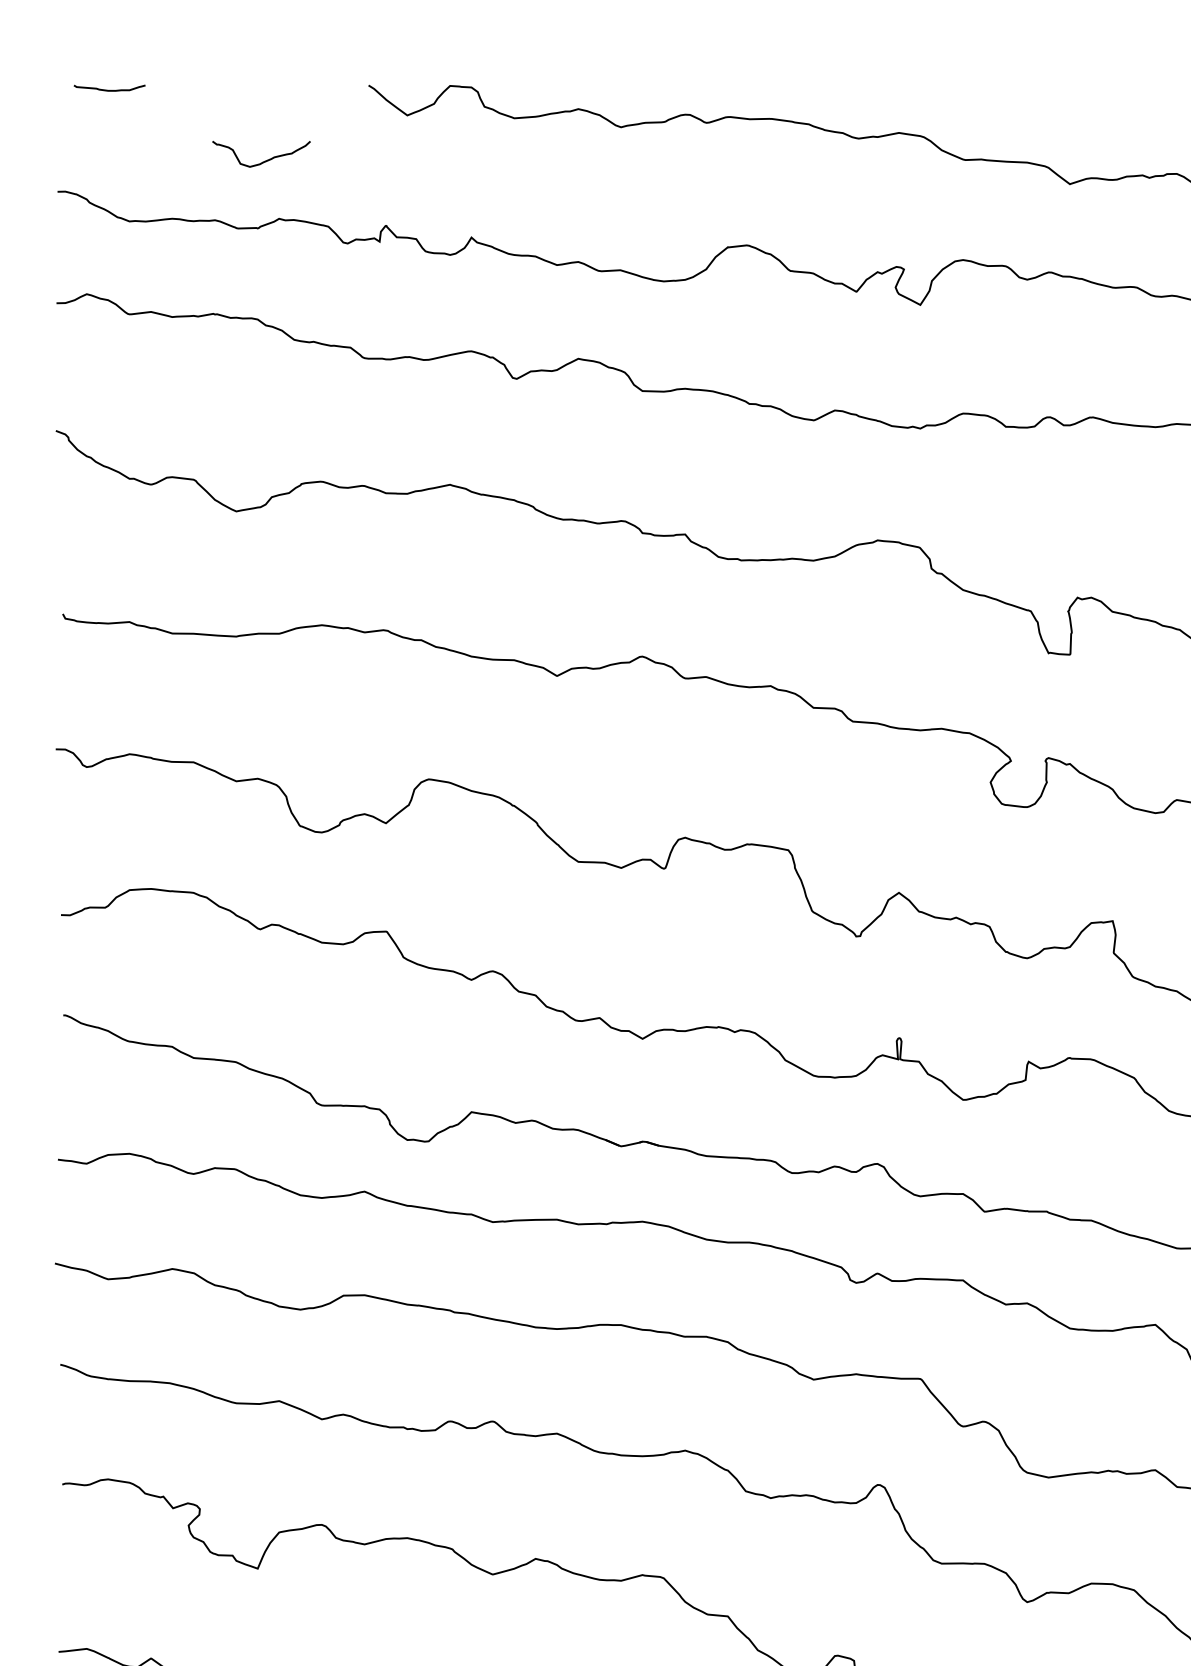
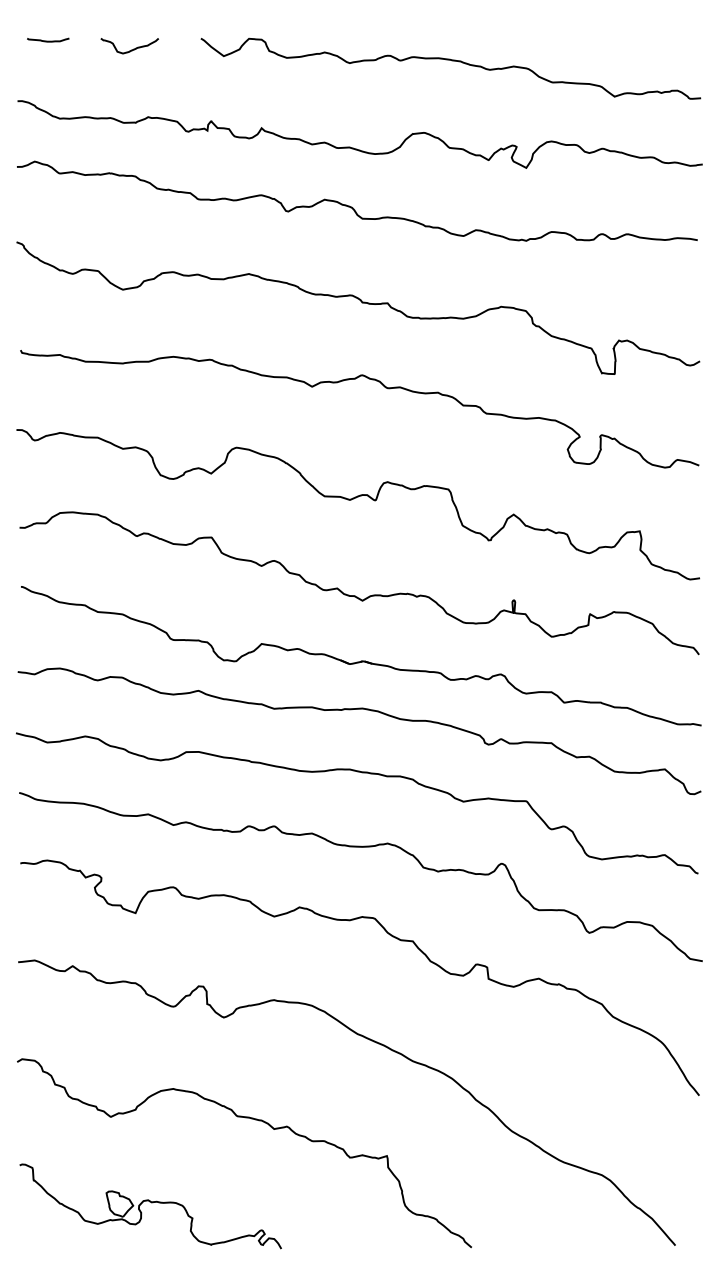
curve: (264, 160) -> (131, 49), moved

